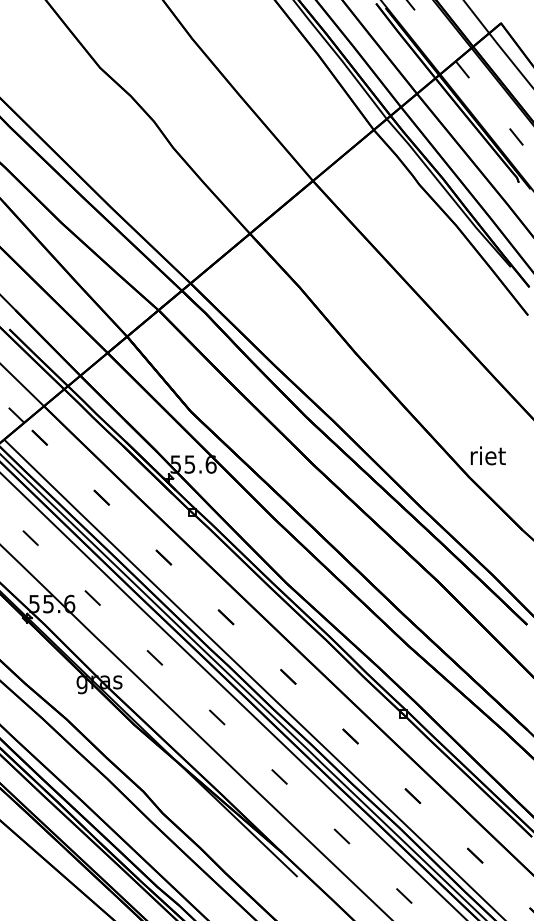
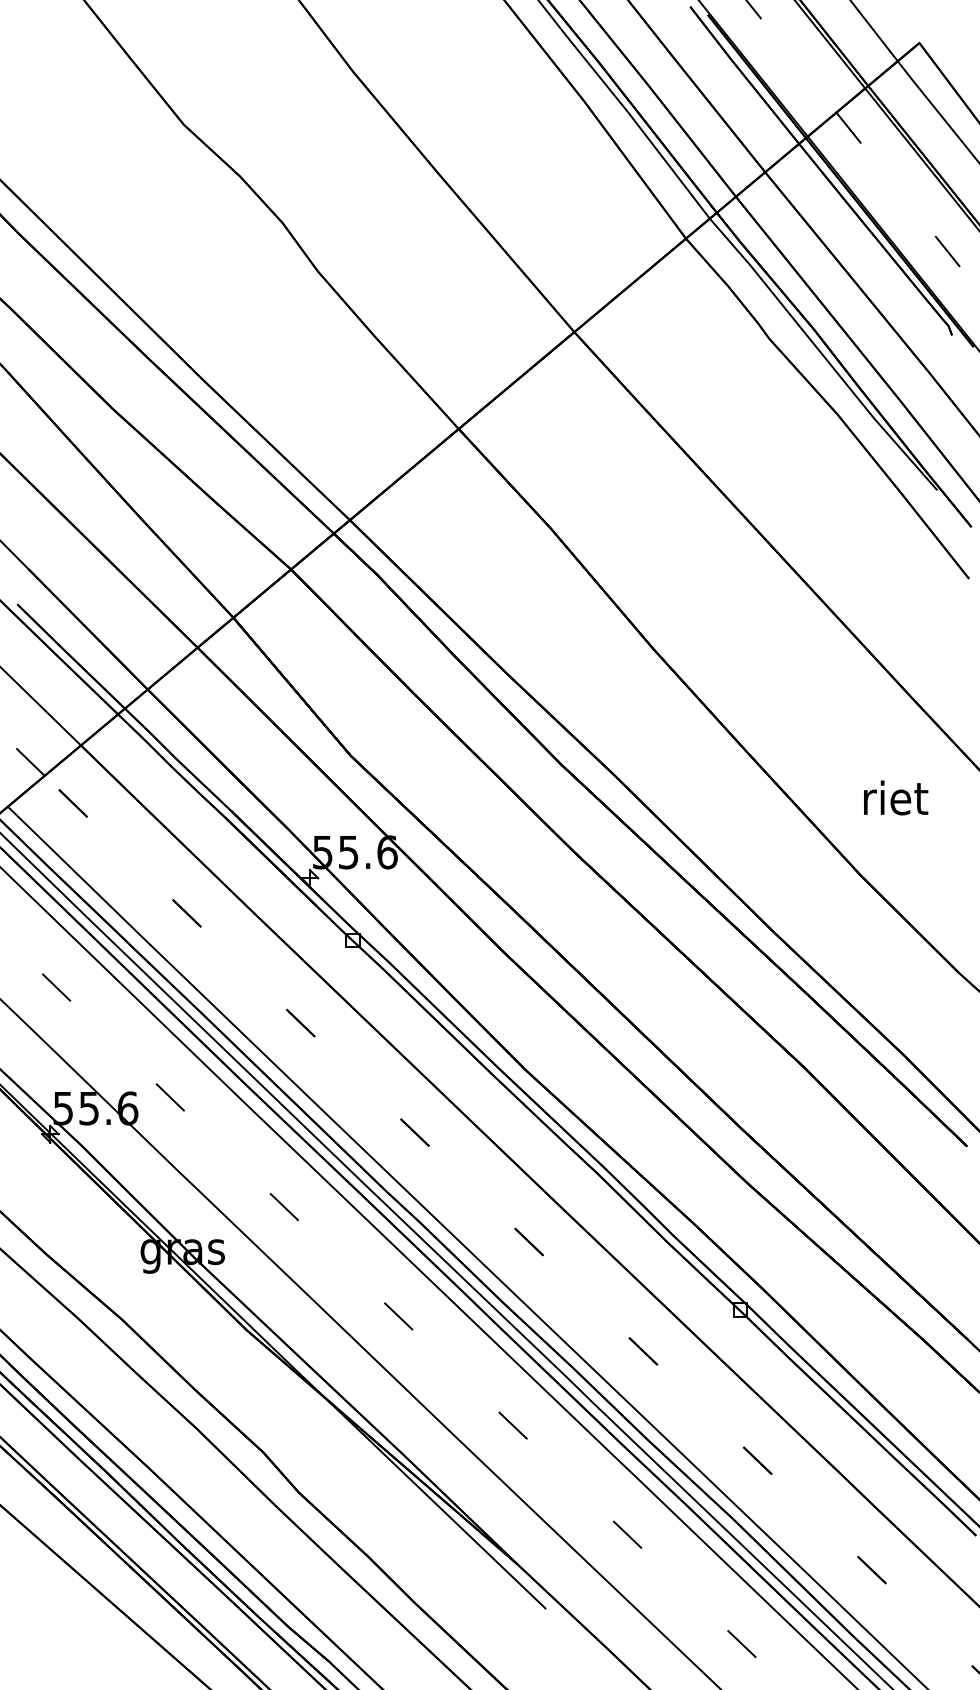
text: (487, 455) -> (894, 797), moved

